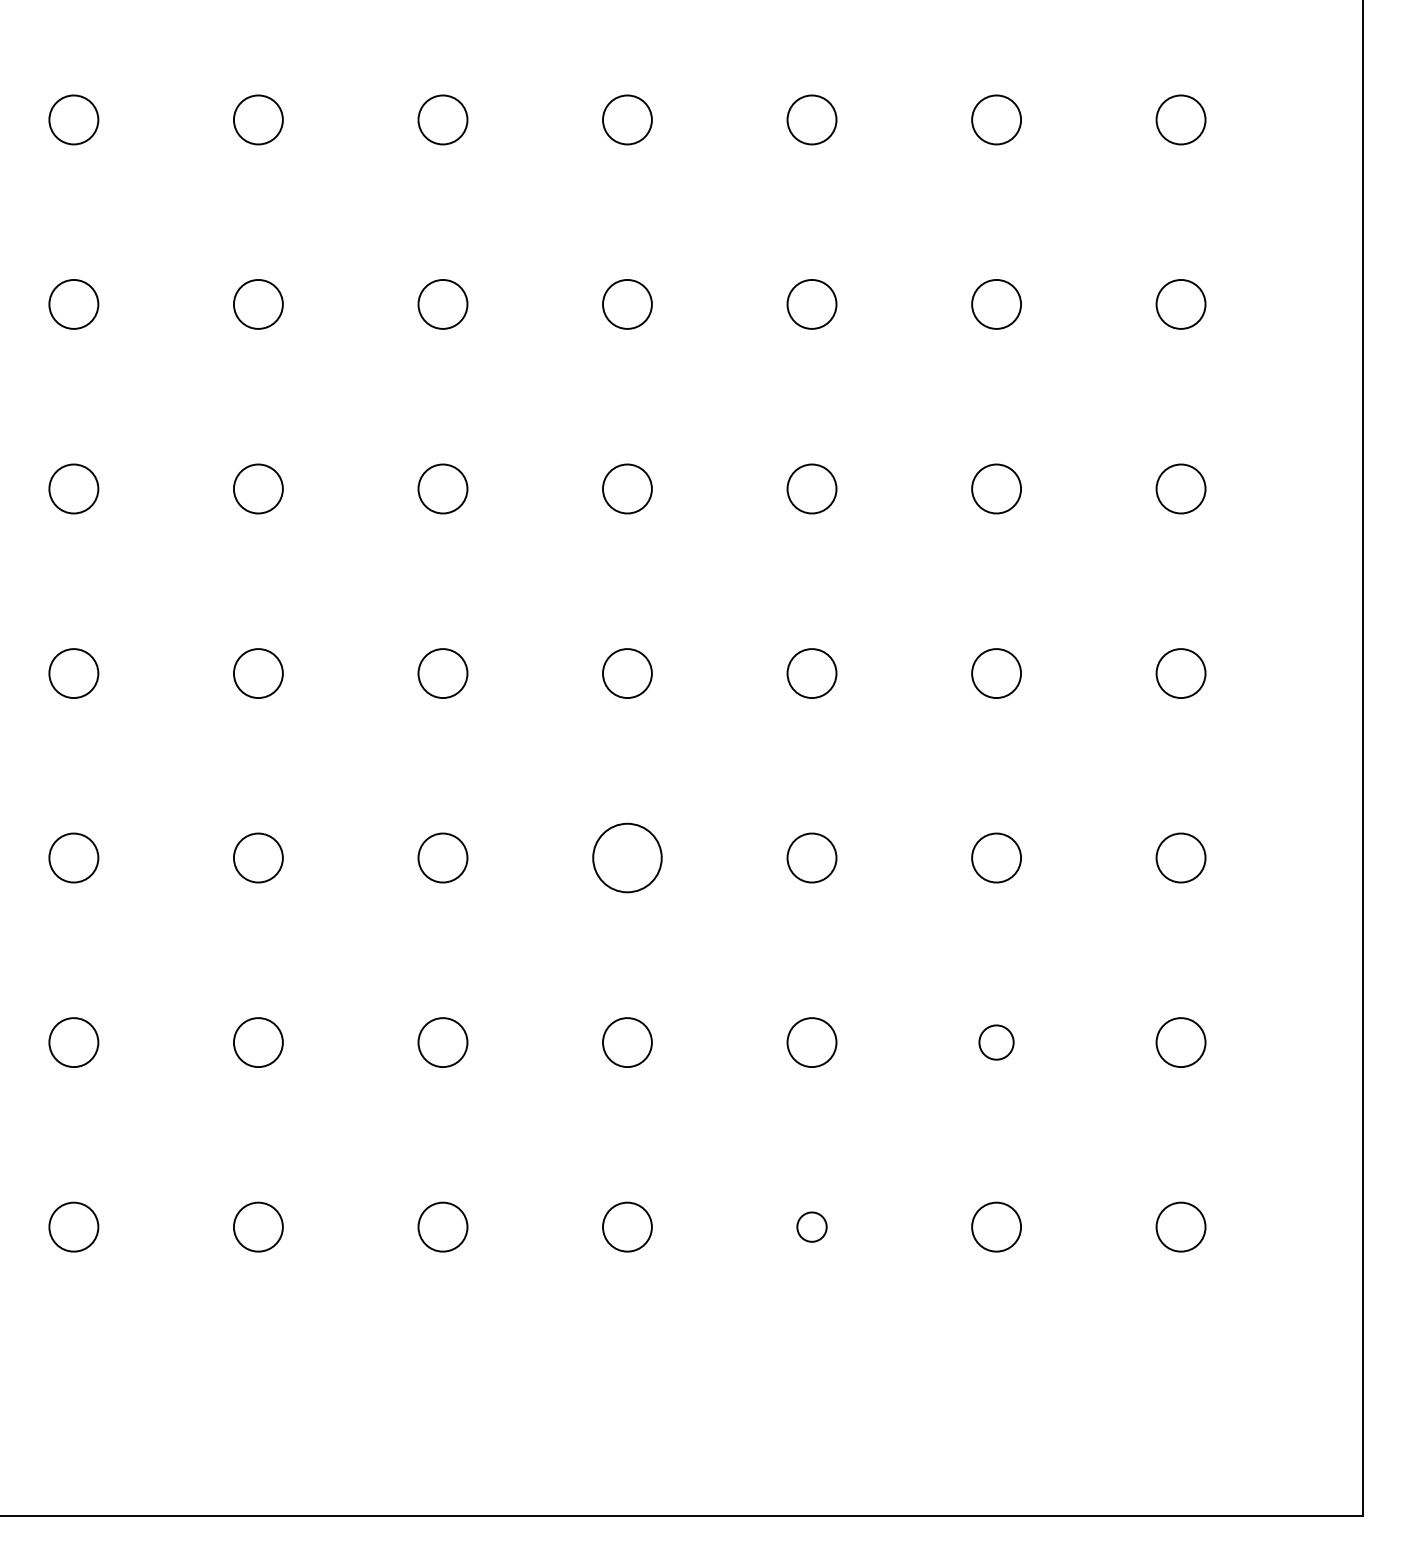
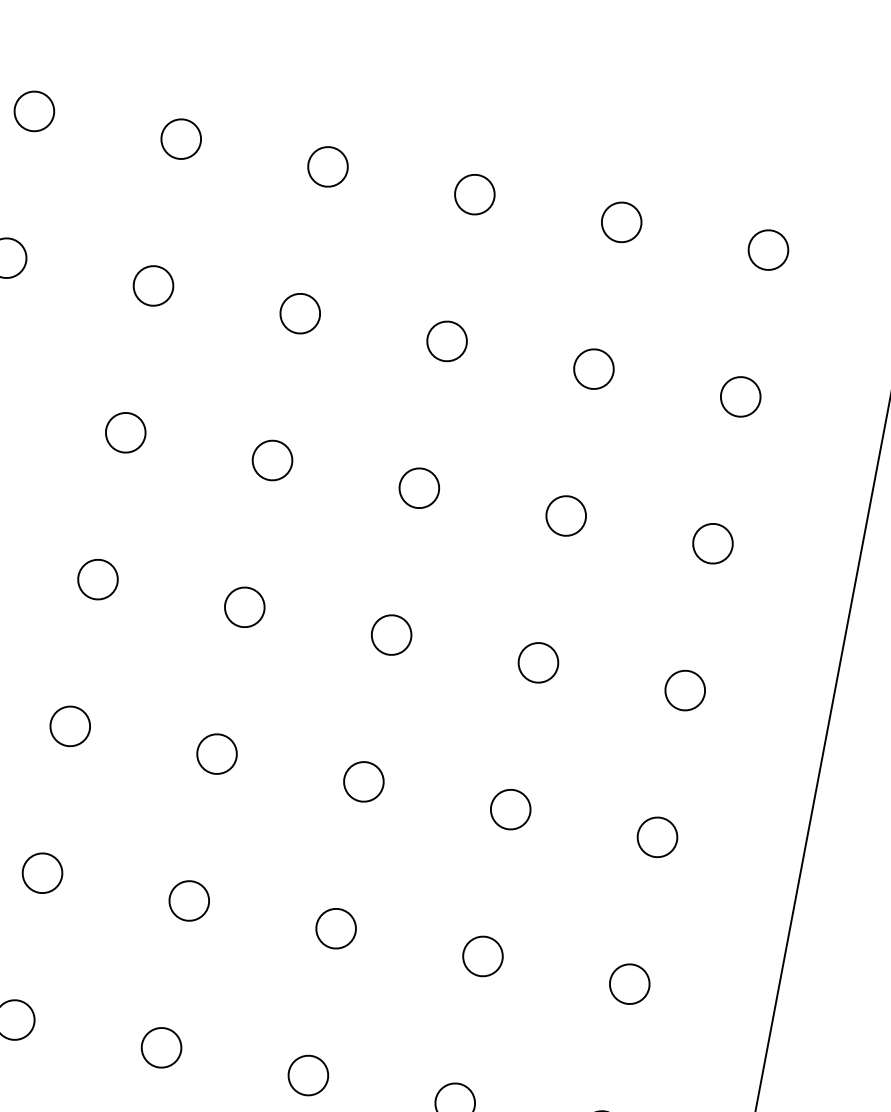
circle: (627, 857) -> (217, 753), size x0.71
circle: (996, 1042) -> (482, 956), size x1.43
circle: (811, 1226) -> (308, 1074), size x1.67

